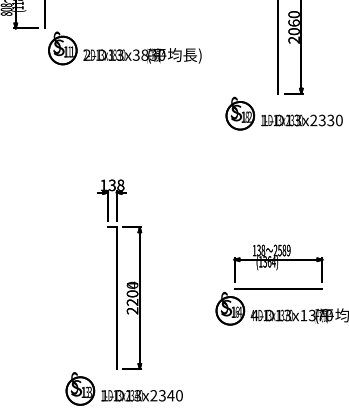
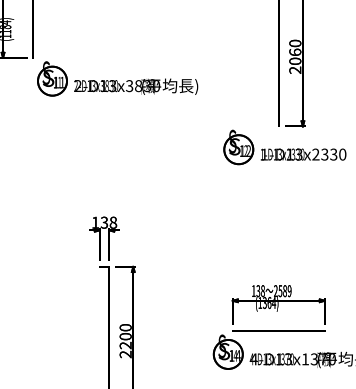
text: (246, 116) -> (245, 150), 18 -> 12
text: (132, 285) -> (125, 327), 2204 -> 2200
text: (236, 311) -> (234, 355), 16 -> 14

